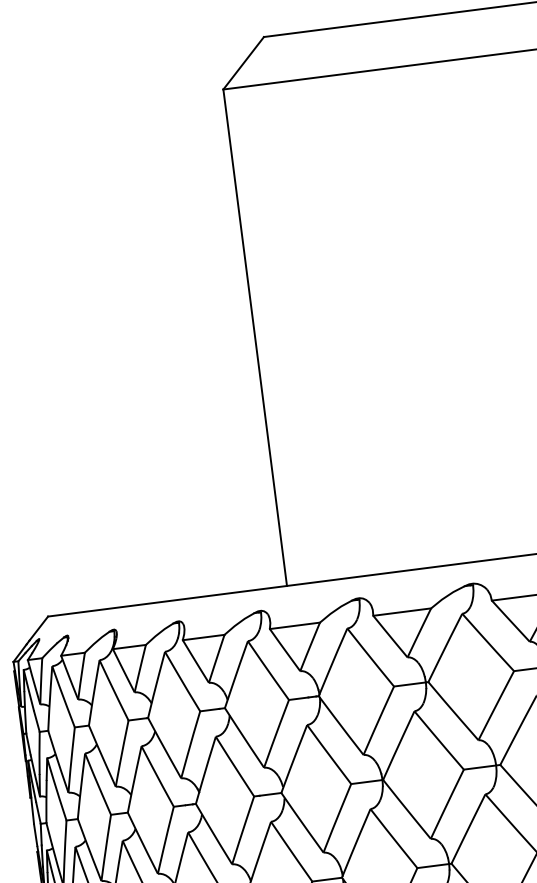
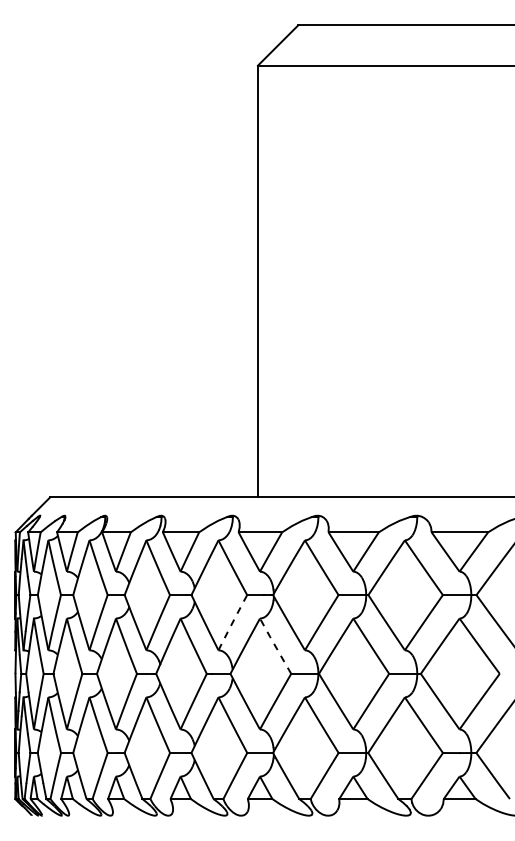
line: (276, 733) -> (232, 622), solid -> dashed
line: (329, 754) -> (275, 646), solid -> dashed

